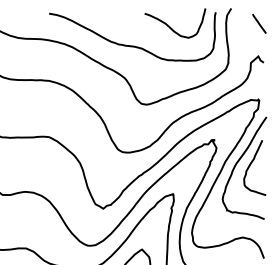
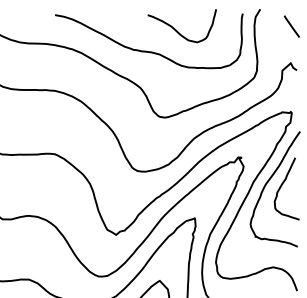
curve: (171, 27) -> (177, 30), moved

